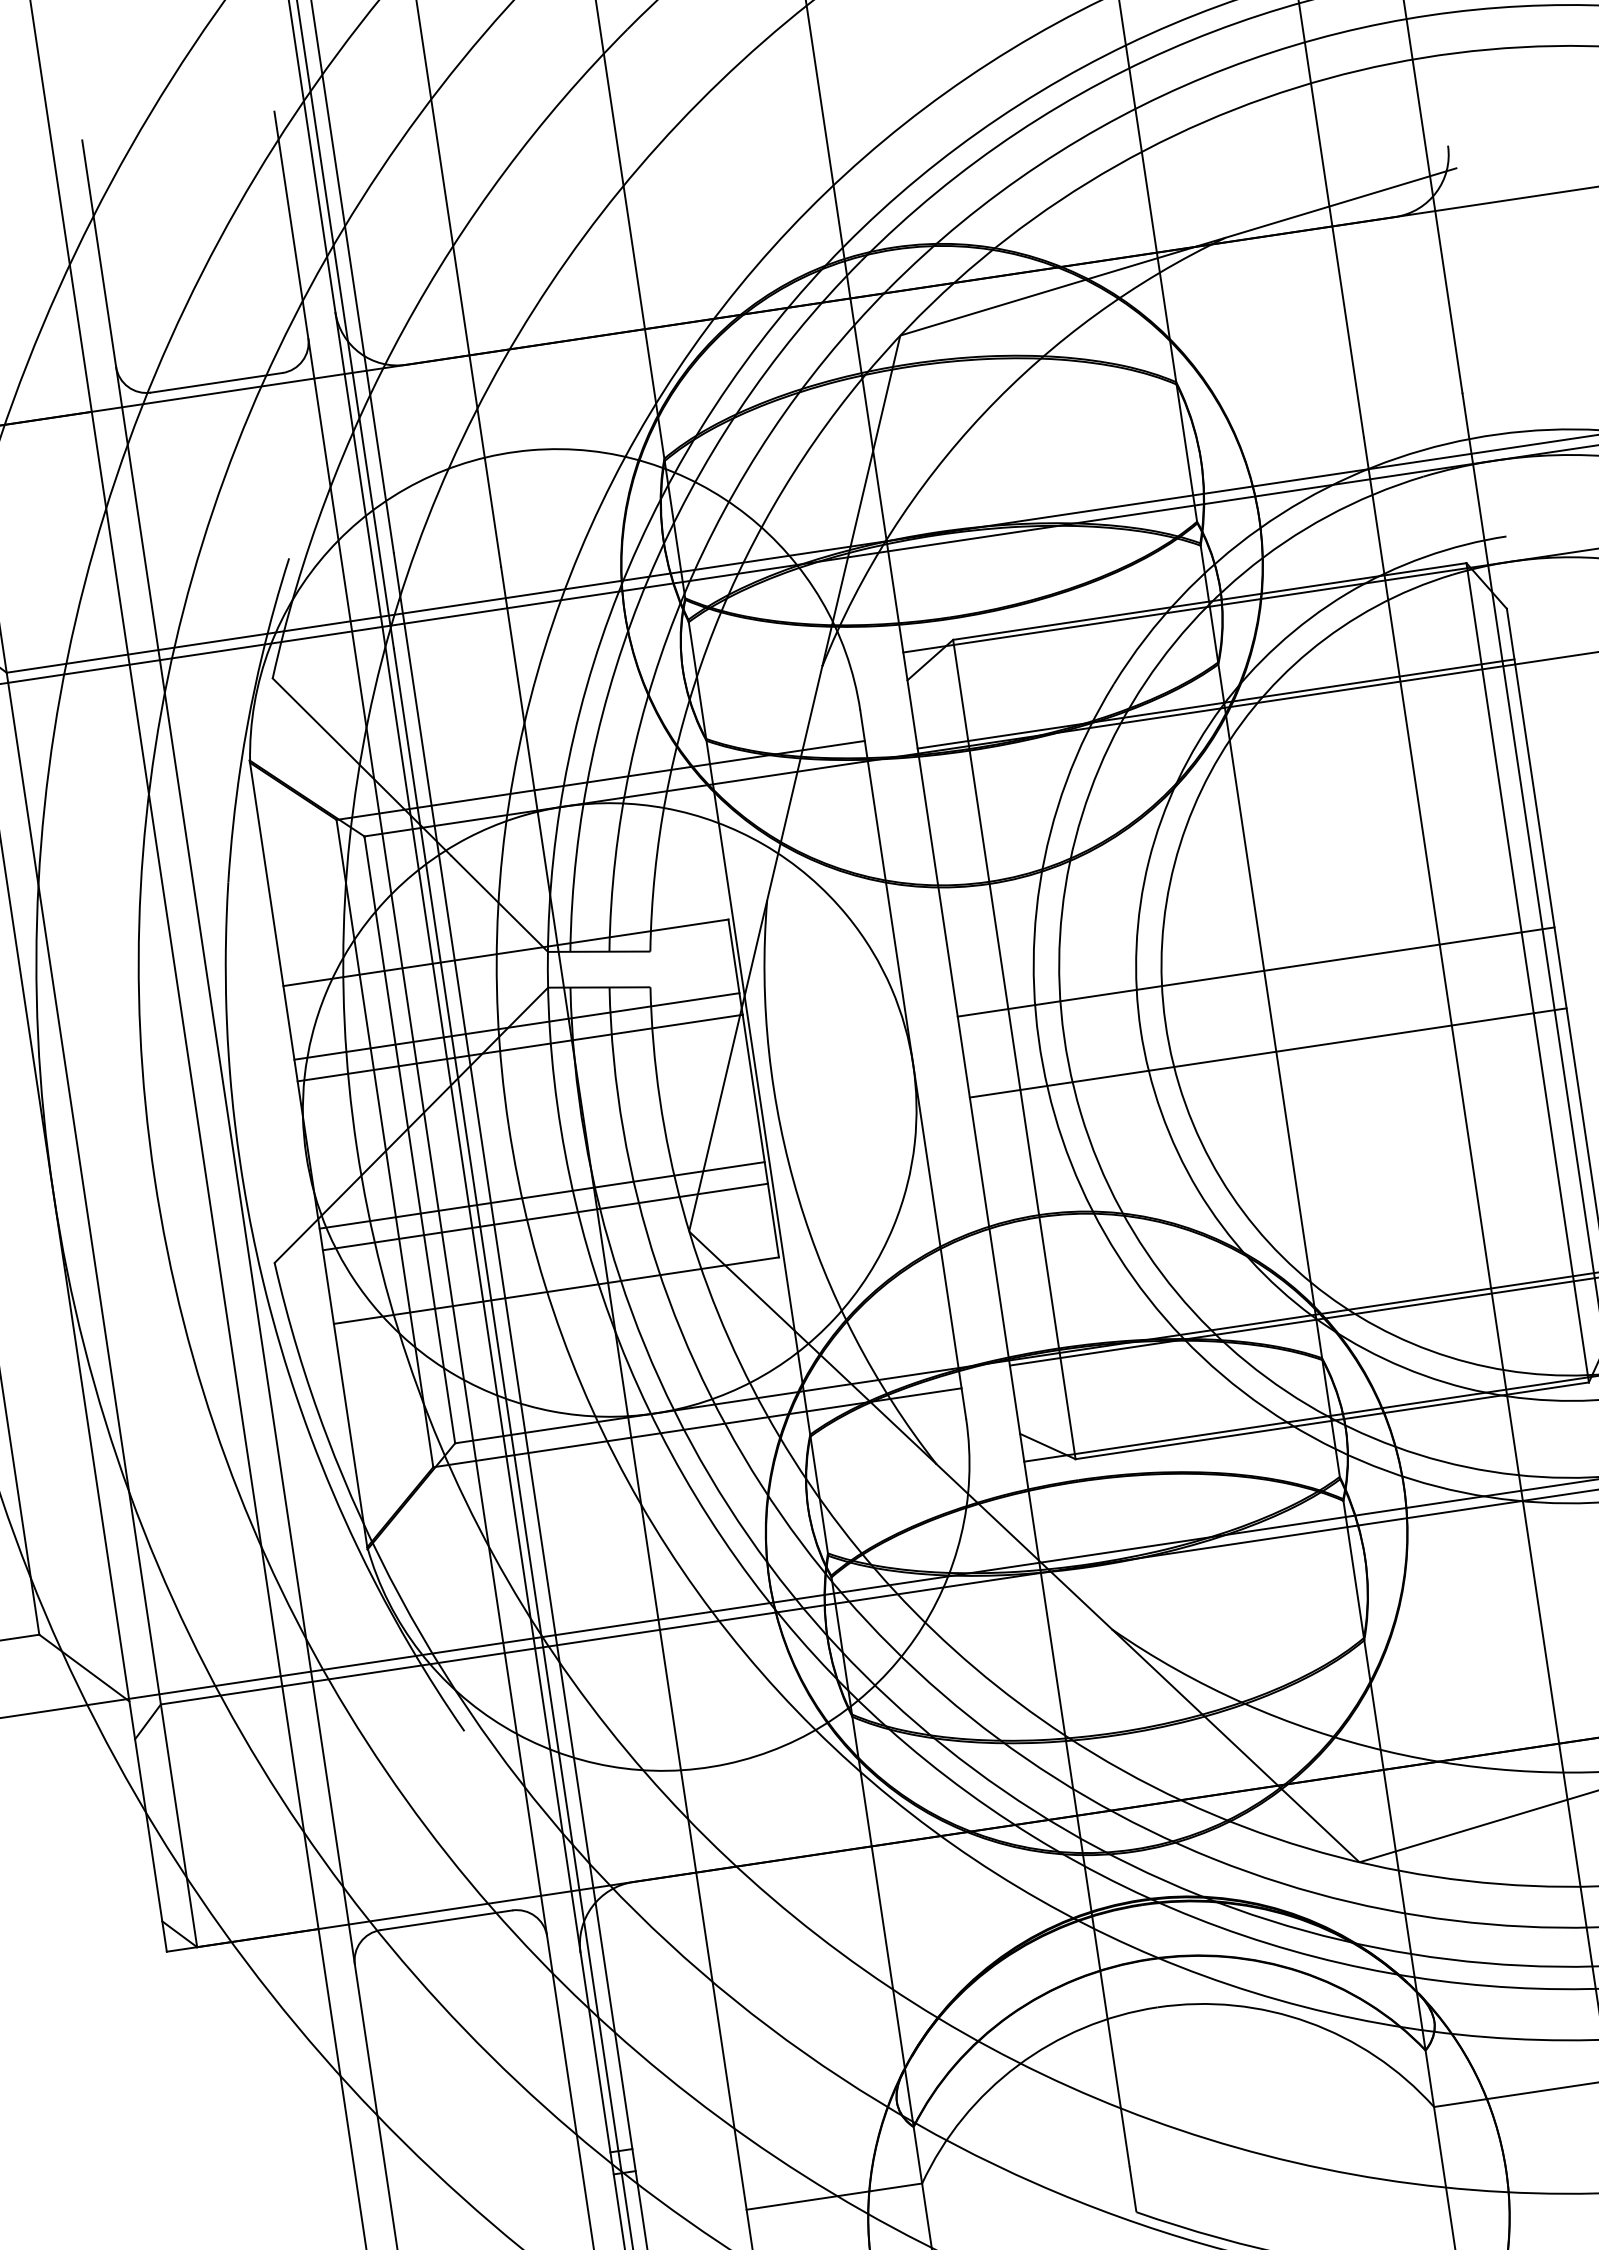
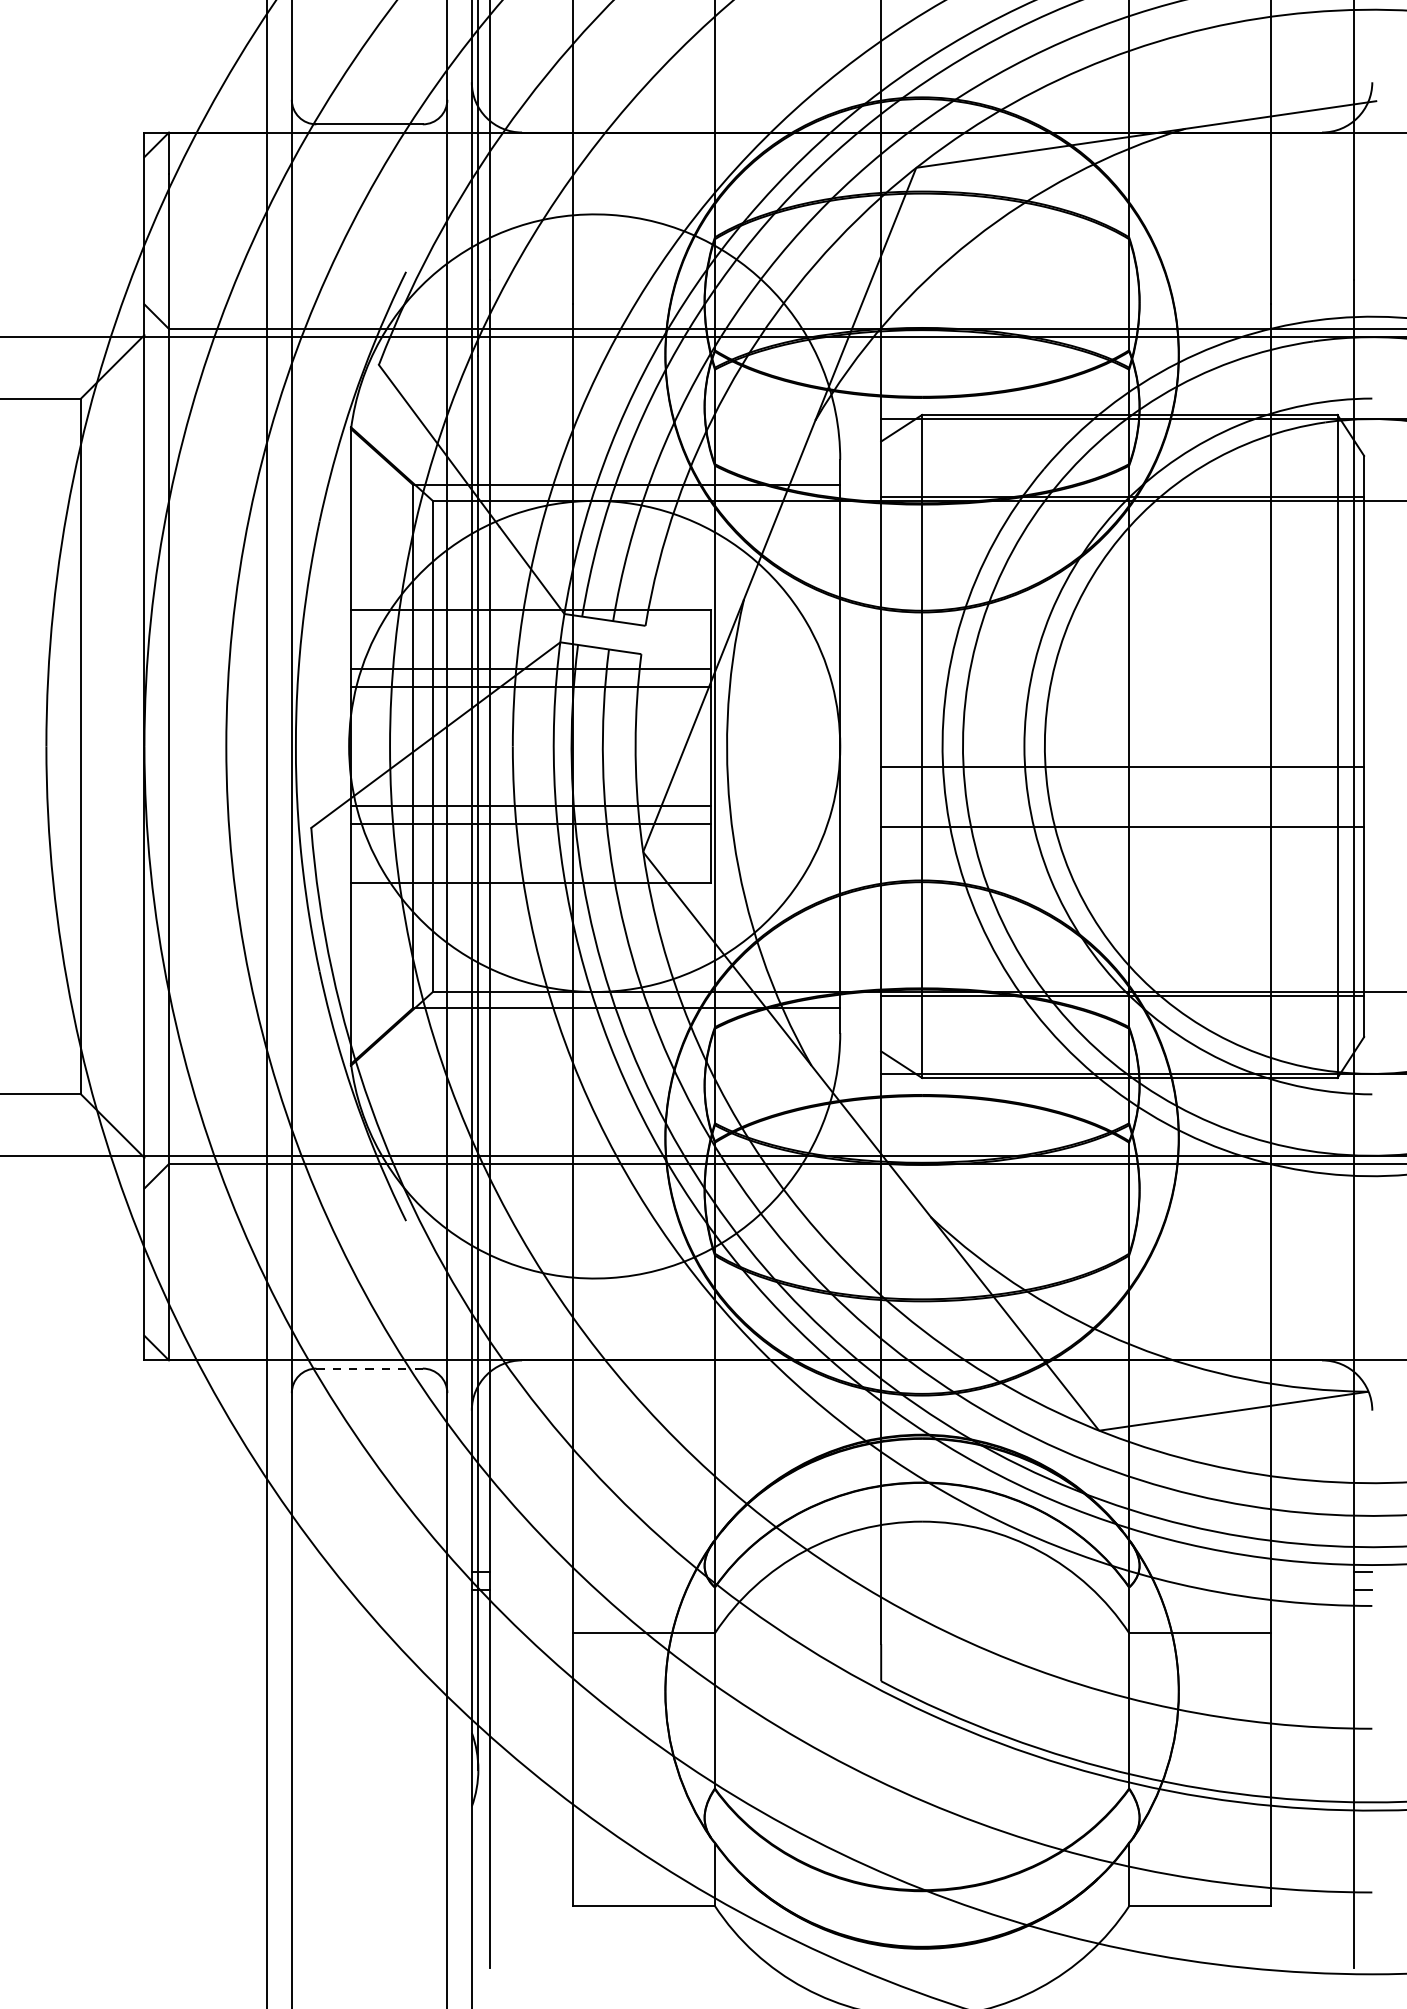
line: (1255, 971) -> (1122, 766), moved
line: (1268, 1053) -> (1122, 827), moved
line: (447, 1920) -> (370, 1368), solid -> dashed

